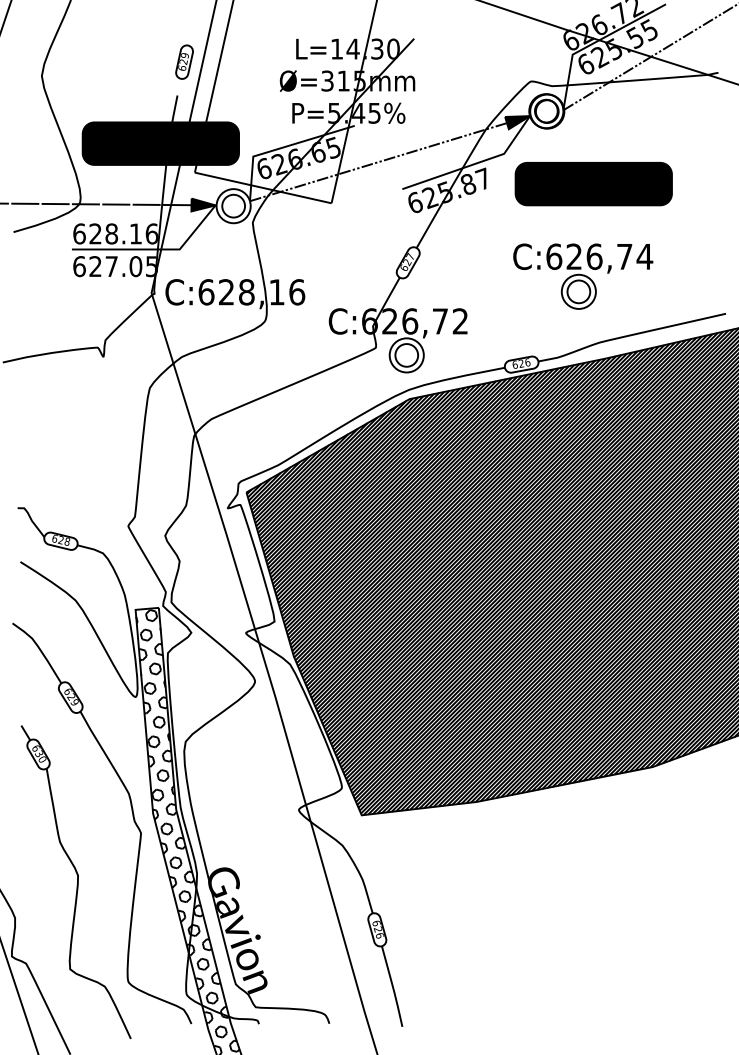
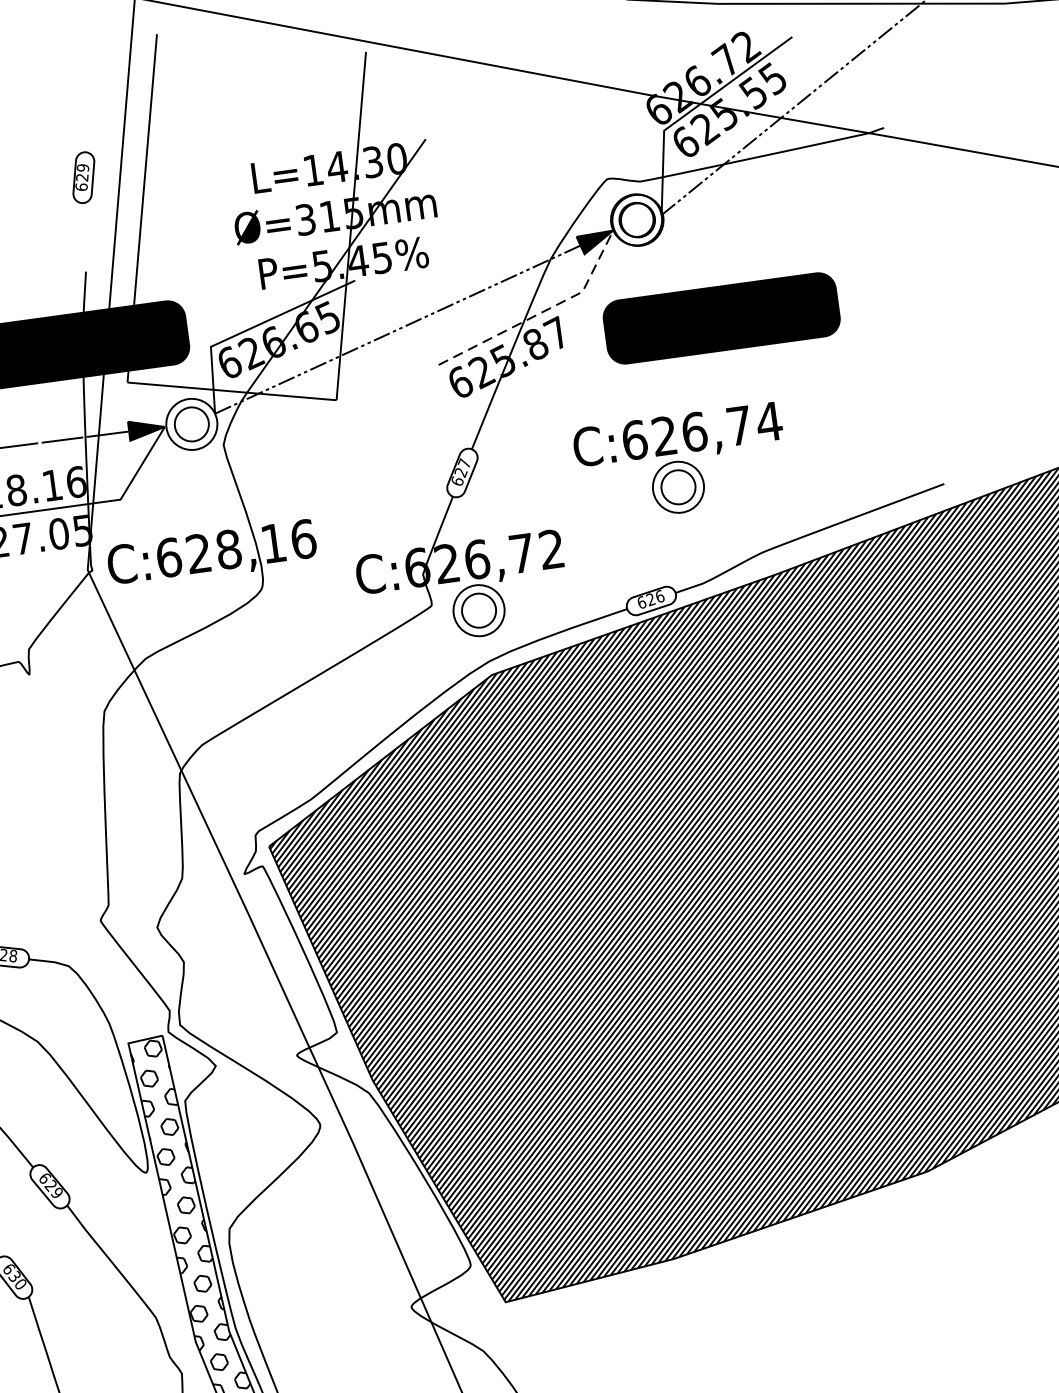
part: (184, 61) -> (83, 176), moved
line: (475, 163) -> (542, 311), solid -> dashed
part: (583, 276) -> (682, 463), moved

